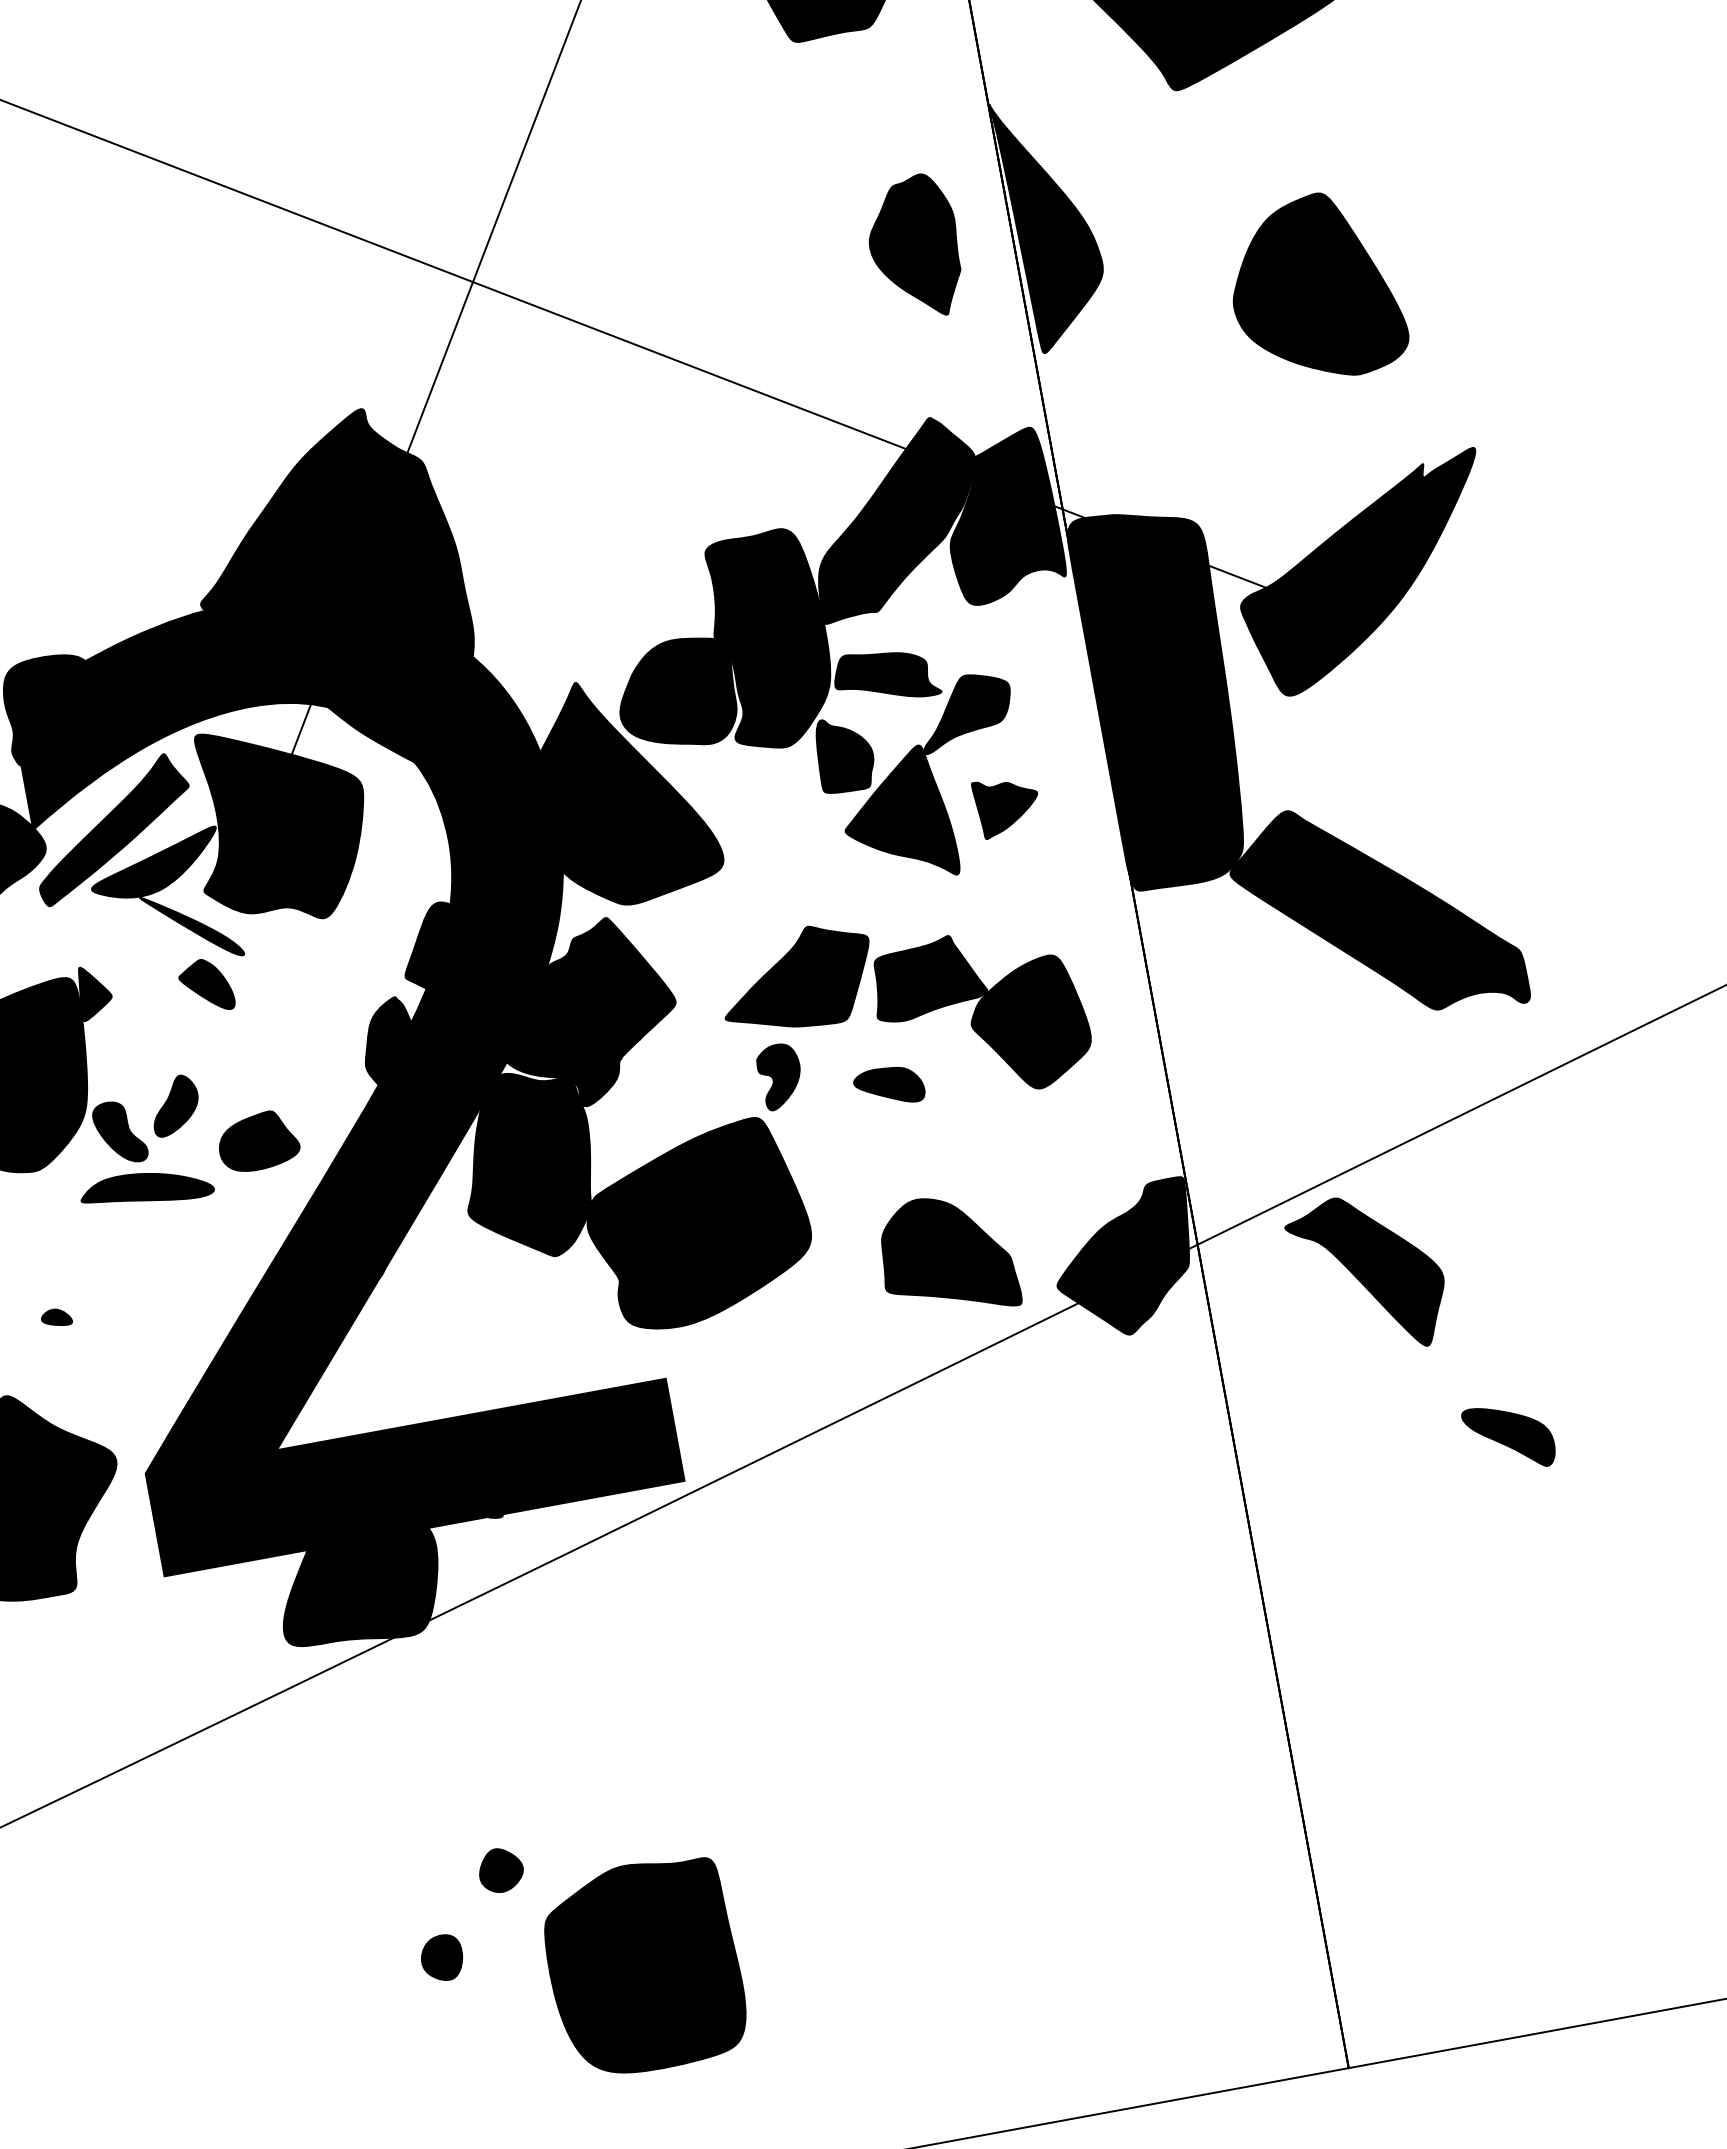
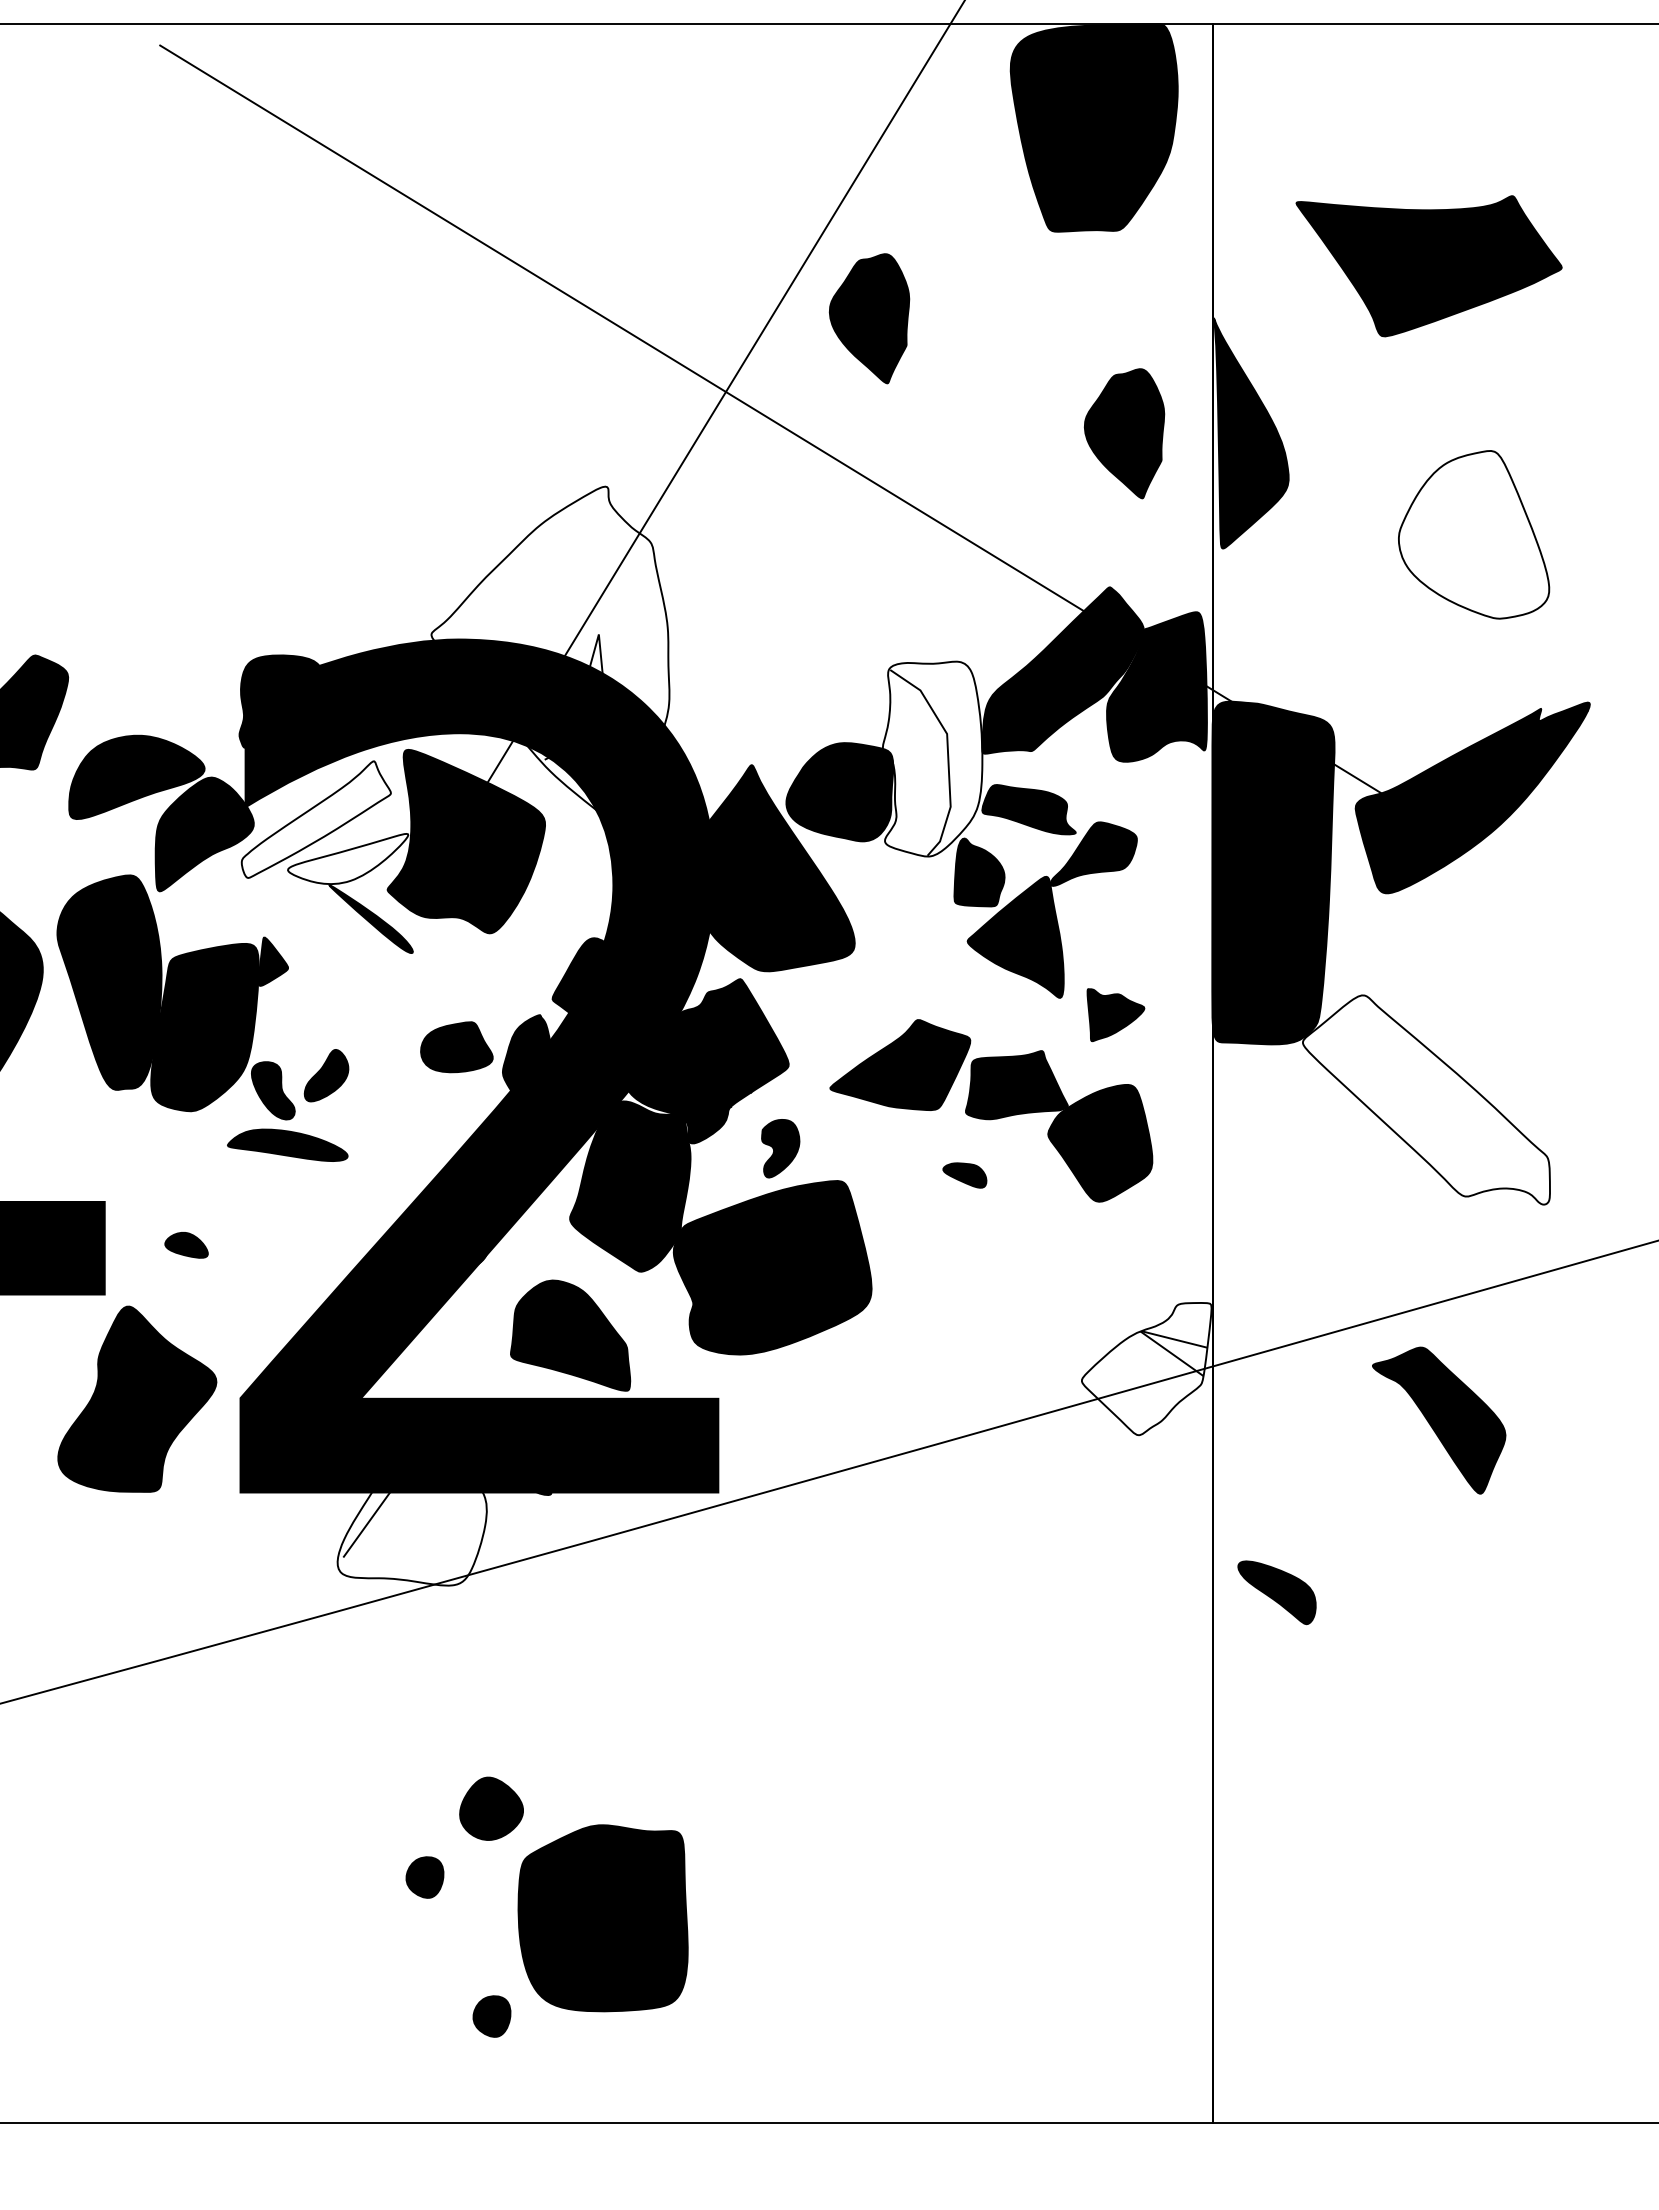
part: (614, 173) -> (869, 318), added
fill: (1314, 287) -> (1473, 534), removed
fill: (335, 607) -> (550, 658), removed
fill: (770, 639) -> (932, 758), removed
part: (1007, 806) -> (1115, 1015), moved
fill: (111, 829) -> (315, 819), removed
fill: (155, 864) -> (348, 858), removed
fill: (1375, 912) -> (1425, 1099), removed
part: (205, 986) -> (373, 974), removed
part: (780, 1076) -> (780, 1148), moved
part: (888, 1086) -> (964, 1175), size x0.7
part: (258, 1141) -> (456, 1047), moved
part: (946, 1256) -> (570, 1335), moved
fill: (1125, 1260) -> (1146, 1368), removed
part: (1368, 1274) -> (1439, 1420), moved
part: (56, 1317) -> (186, 1244), size x1.6
part: (1508, 1437) -> (1276, 1592), moved
fill: (357, 1580) -> (411, 1527), removed
part: (500, 1869) -> (491, 1808), size x1.6
part: (542, 2096) -> (491, 2016), added

